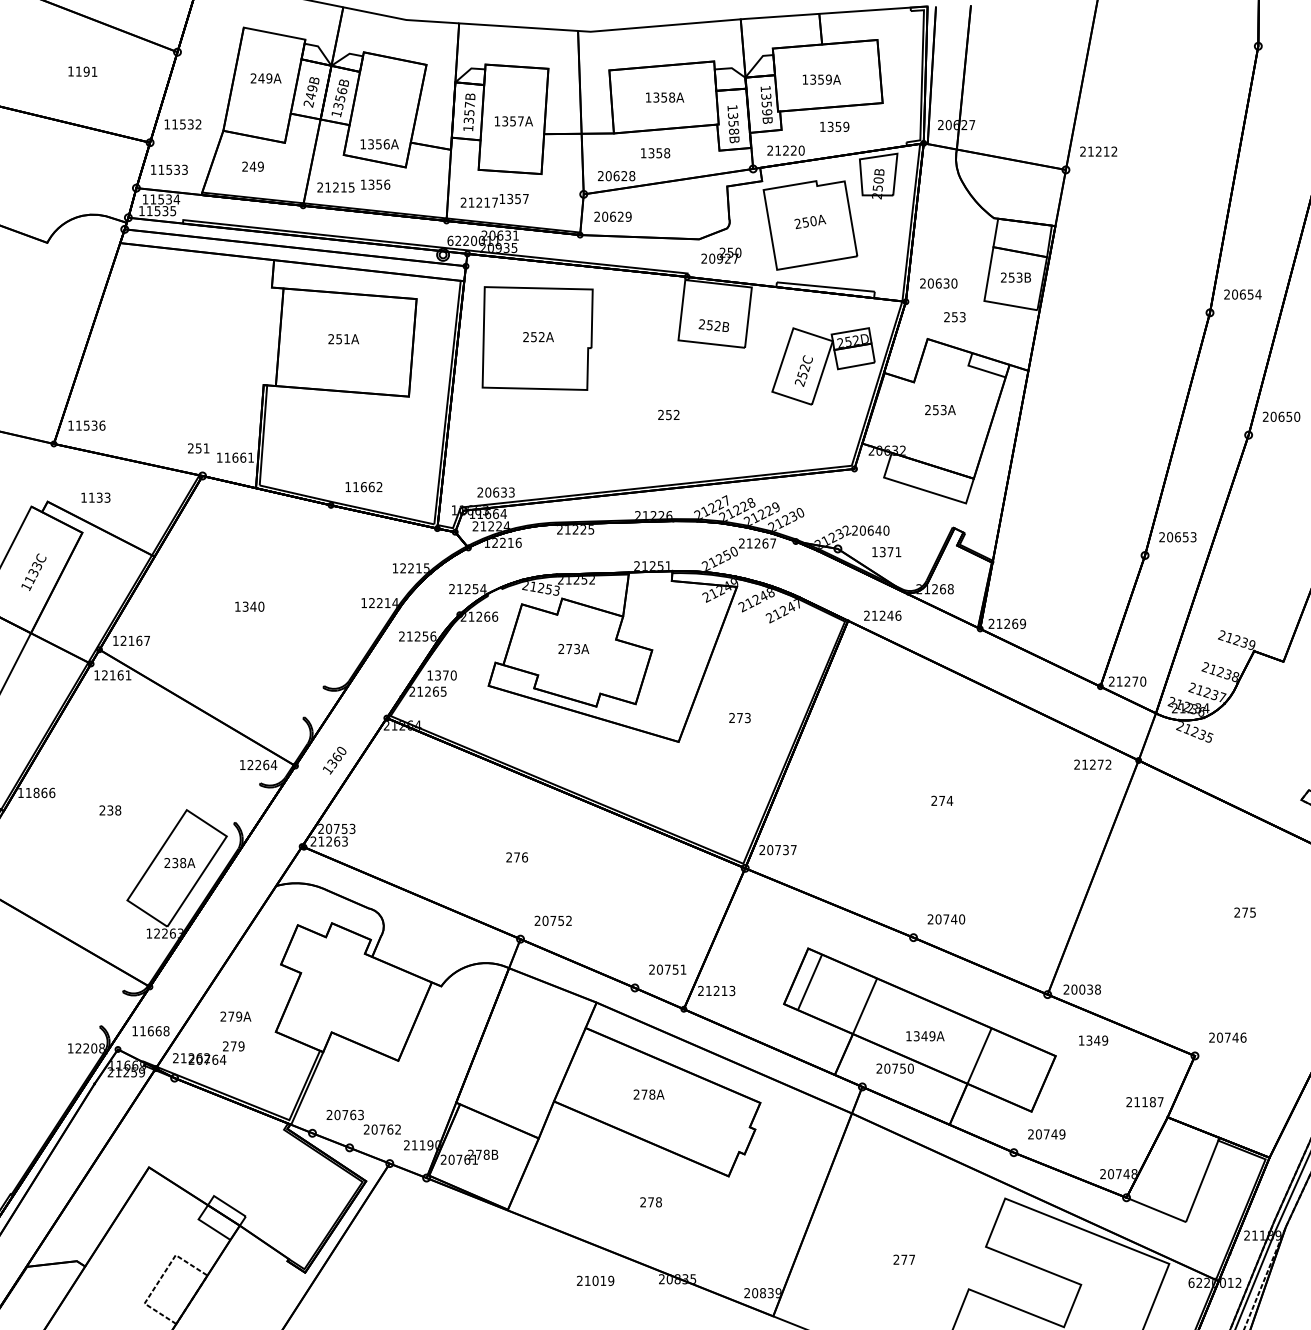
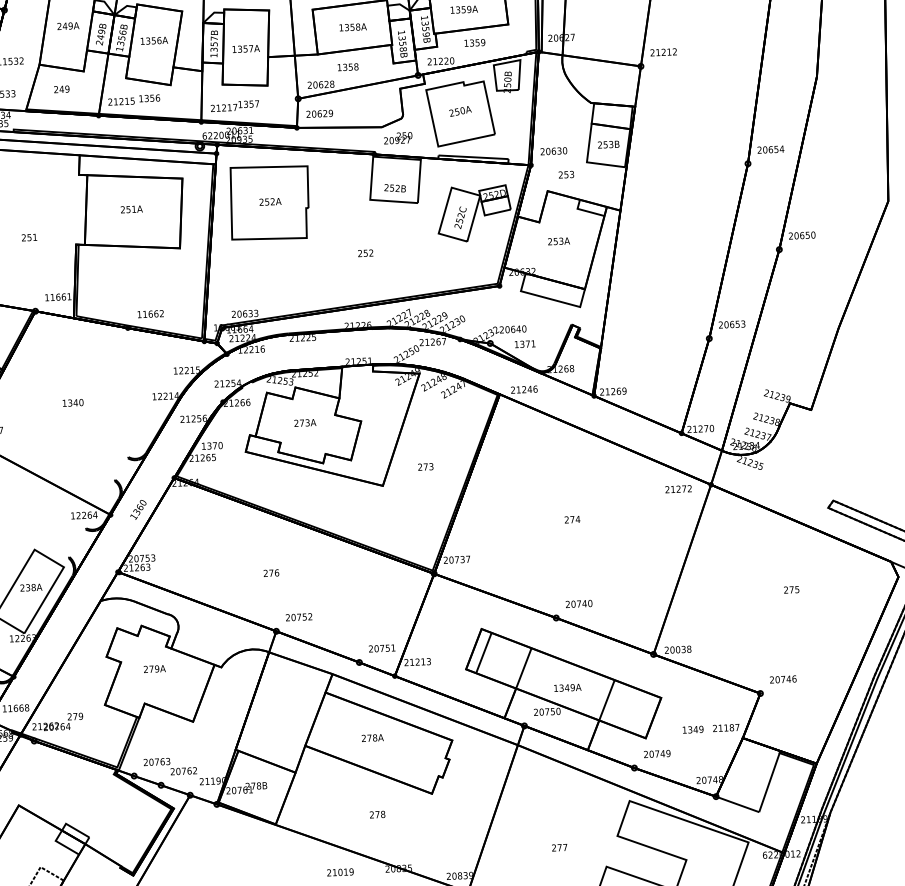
text: (379, 144) -> (154, 40), moved
text: (198, 448) -> (29, 237), moved
text: (235, 1016) -> (154, 668), moved
text: (1093, 1040) -> (693, 729), moved

